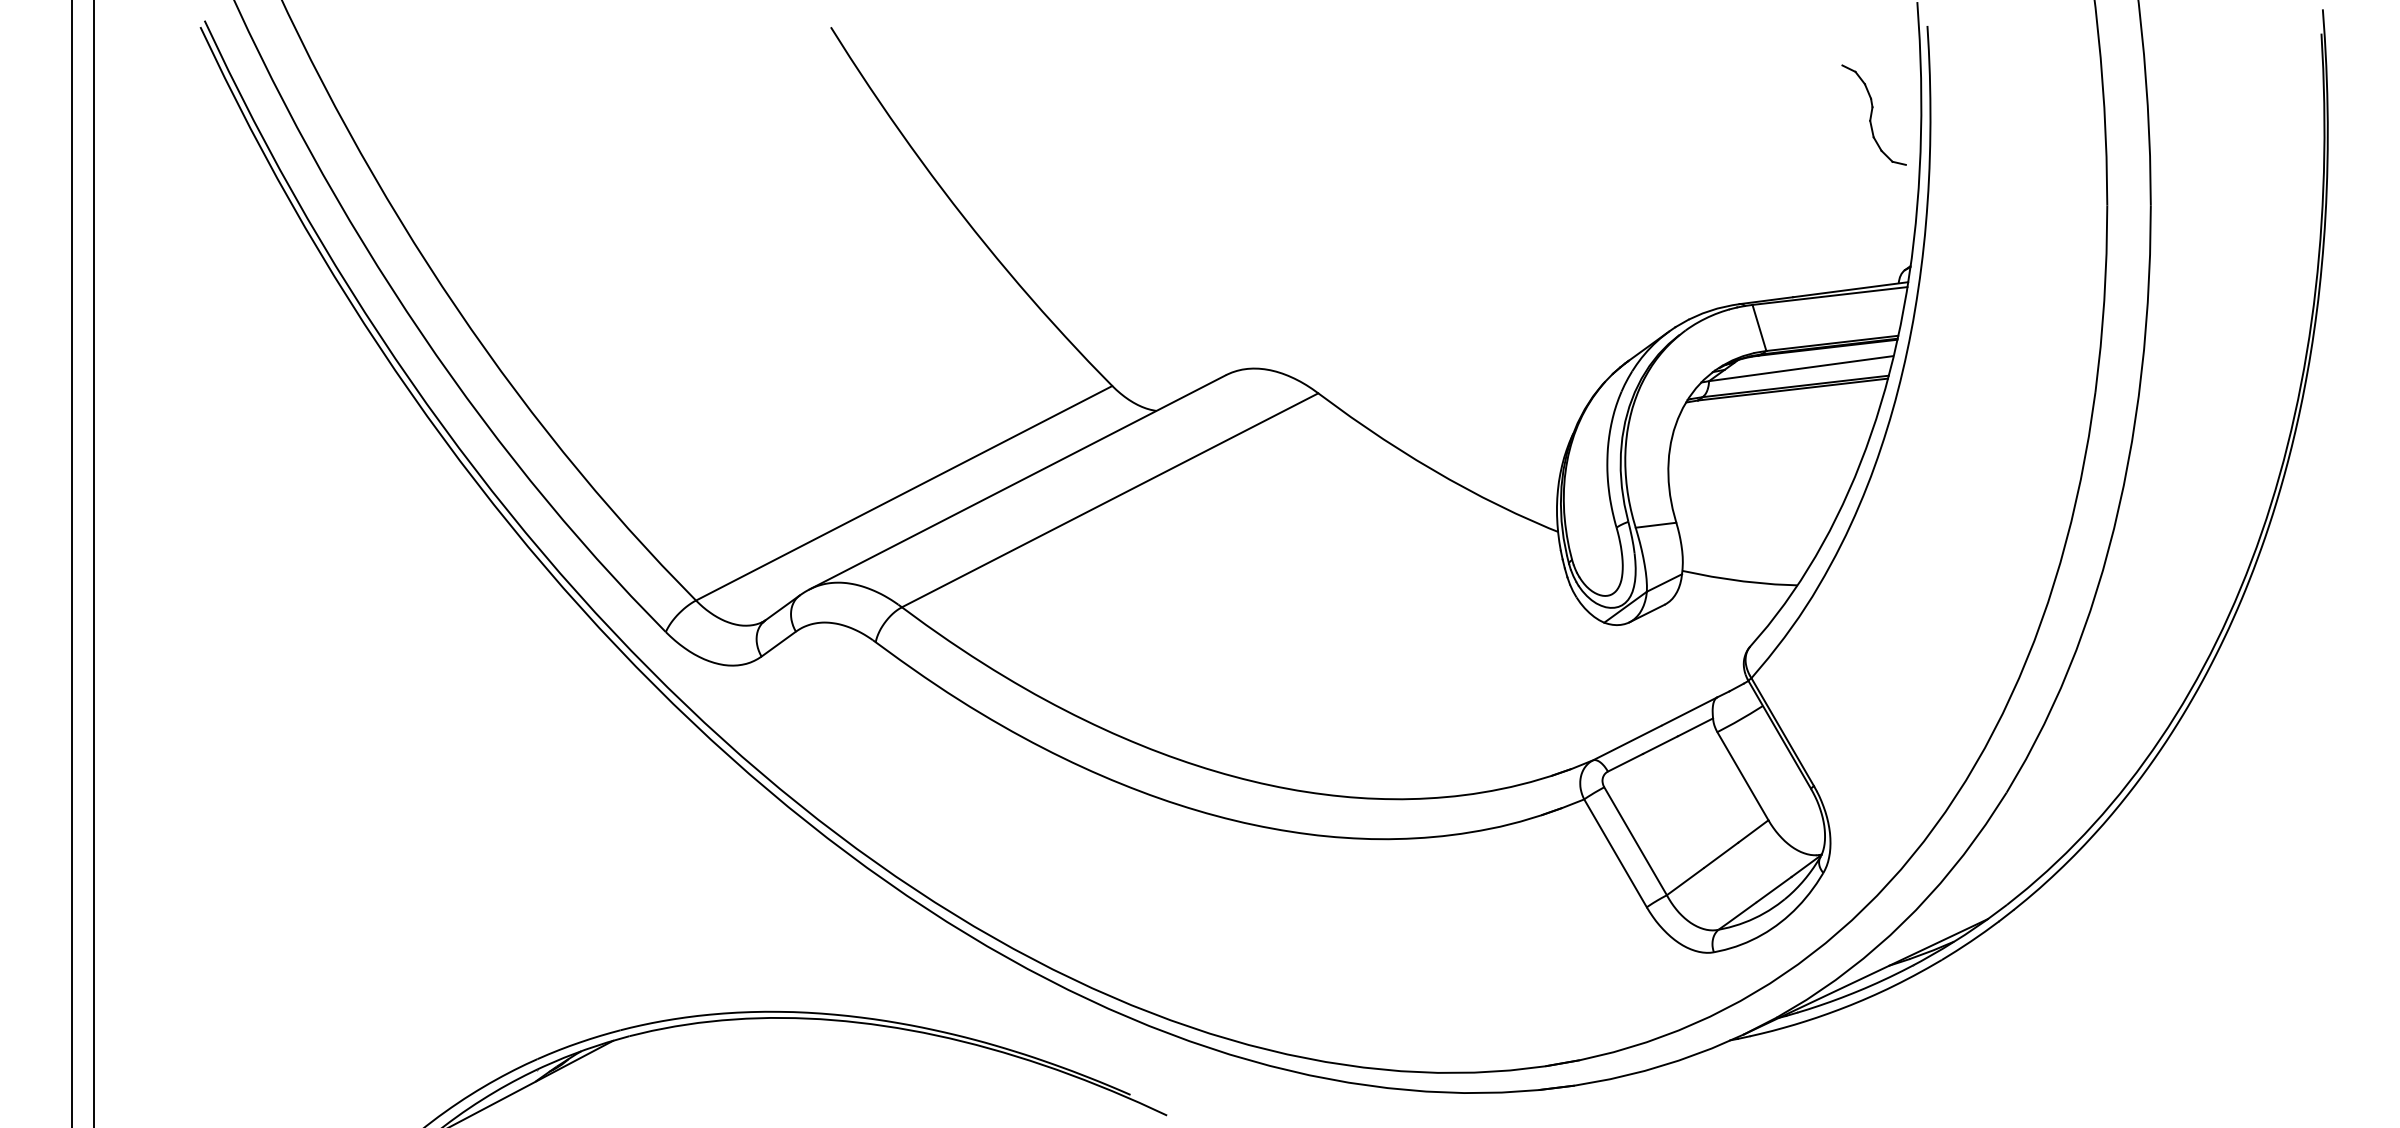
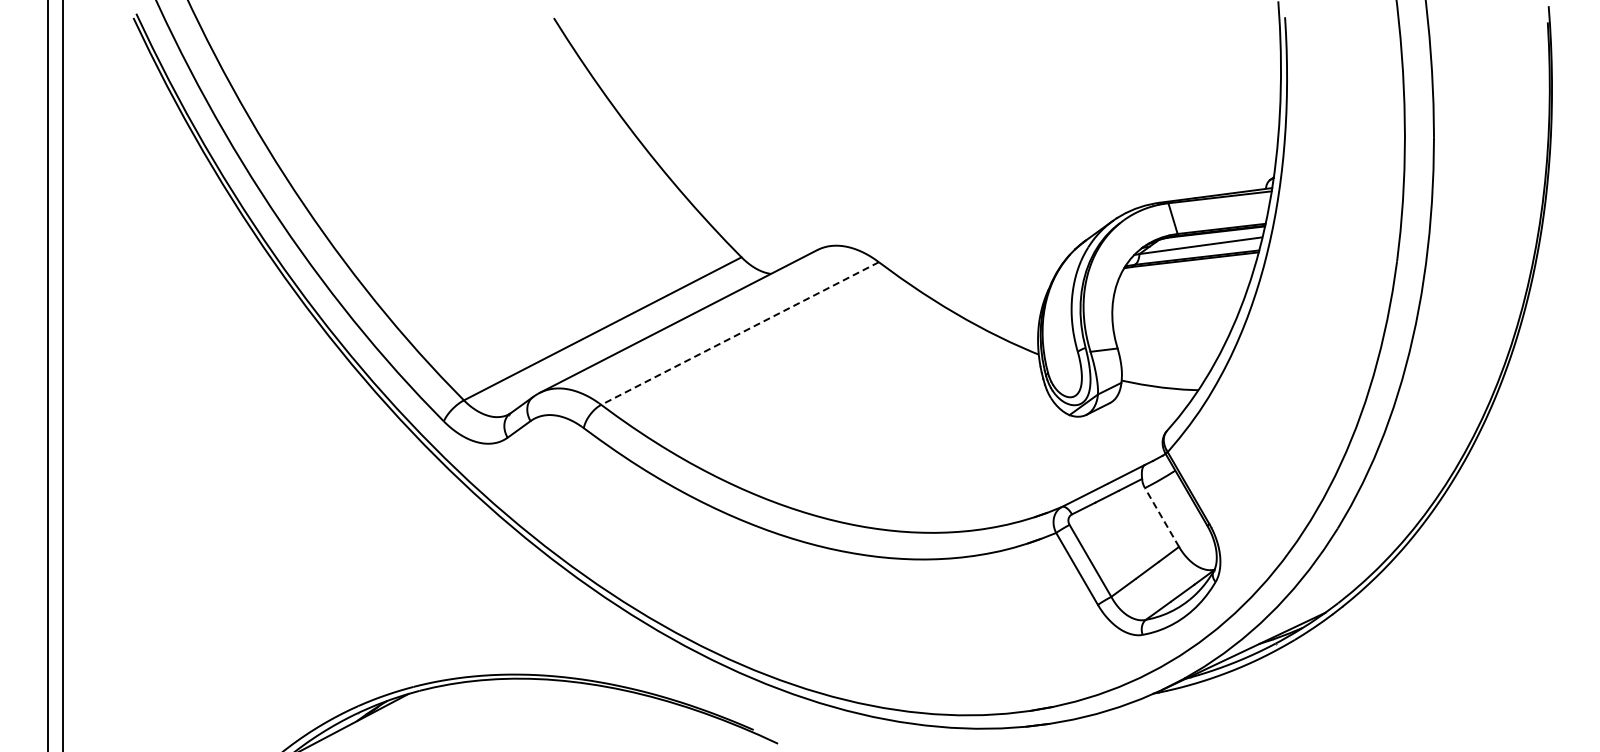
part: (1874, 114) -> (1249, 76), removed
line: (1109, 500) -> (739, 333), solid -> dashed
line: (1743, 776) -> (1162, 517), solid -> dashed

